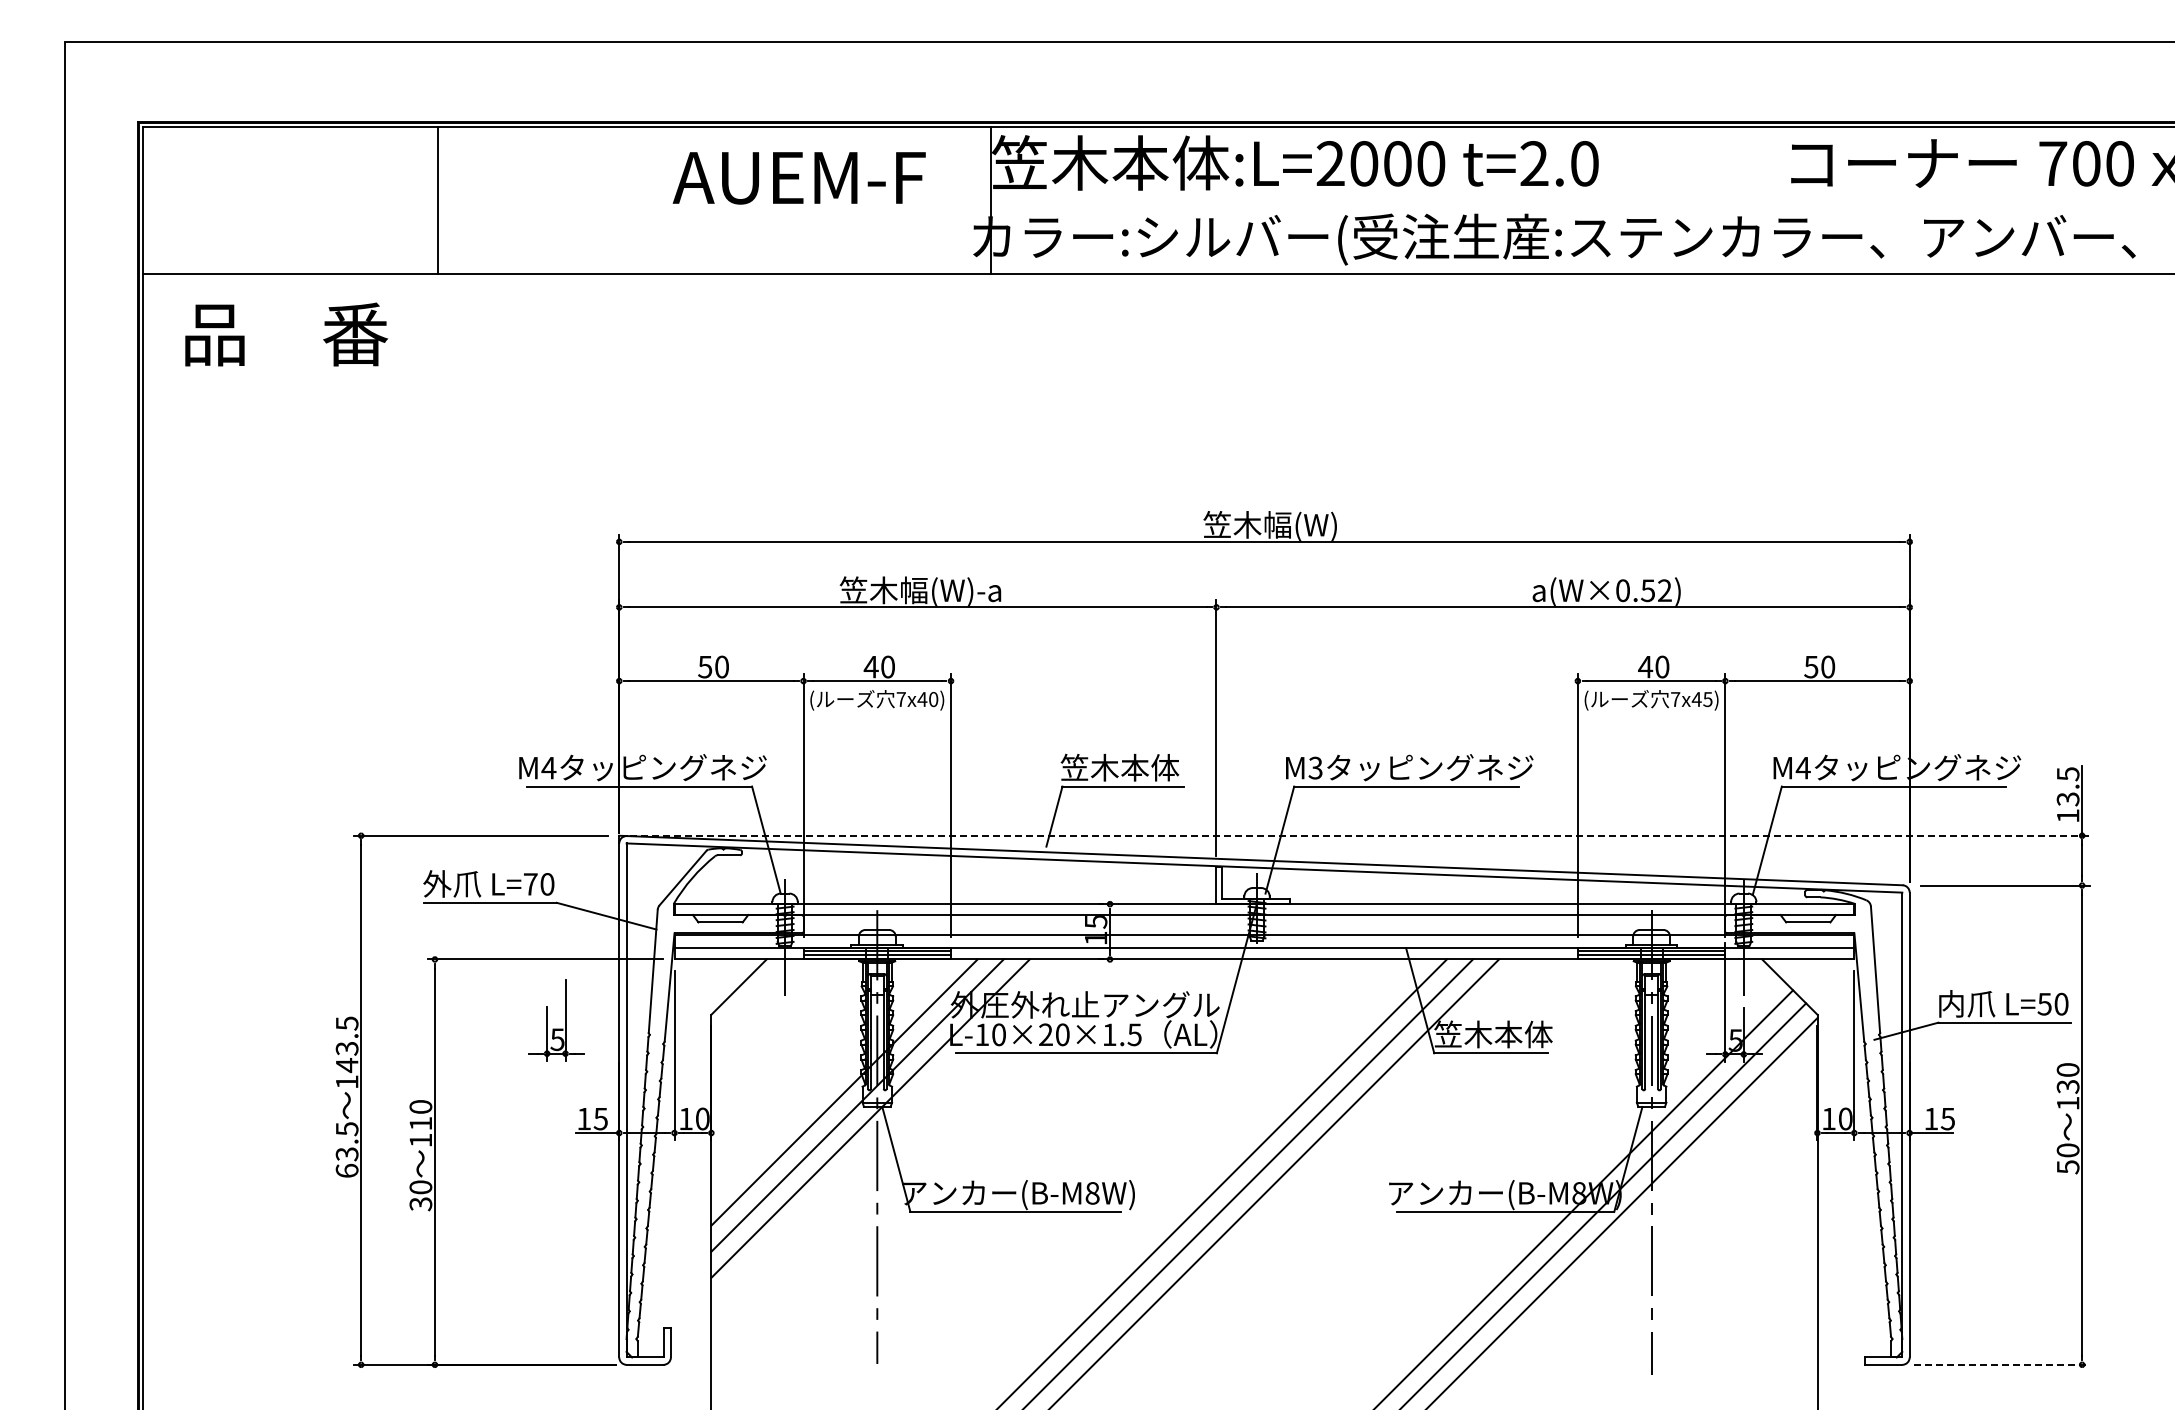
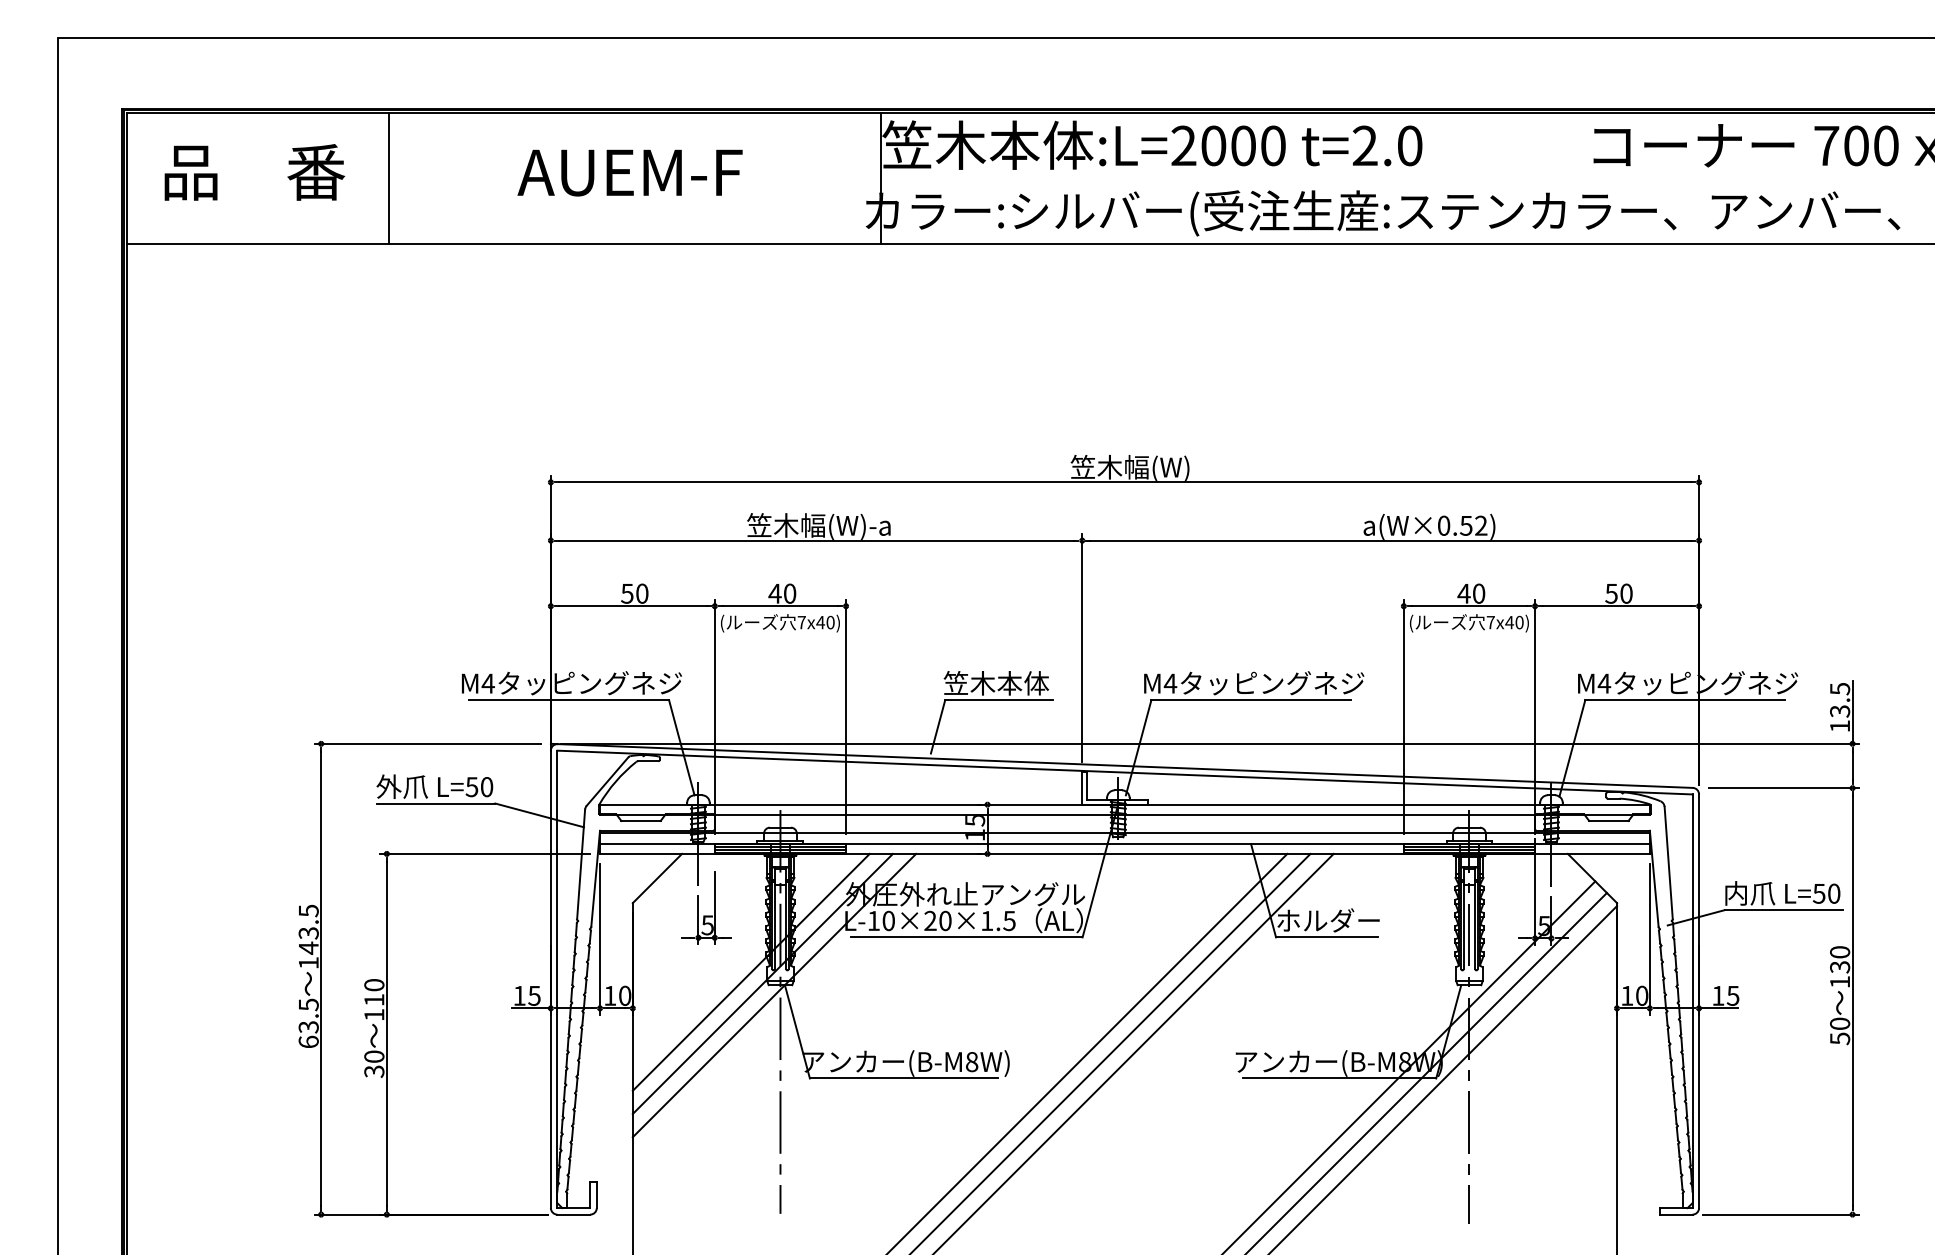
text: (798, 178) -> (629, 173), moved
text: (286, 334) -> (254, 172), moved
text: (1707, 699) -> (1519, 622), 7x45) -> 7x40)
text: (1315, 767) -> (1170, 683), M3 -> M4
line: (1359, 835) -> (1209, 743), dashed -> solid
text: (530, 884) -> (471, 787), L=70 -> L=50
part: (556, 1028) -> (706, 915), moved
text: (1493, 1034) -> (1328, 920), 笠木本体 -> ホルダー
line: (2001, 1364) -> (1780, 1214), dashed -> solid

